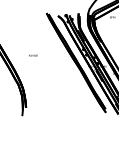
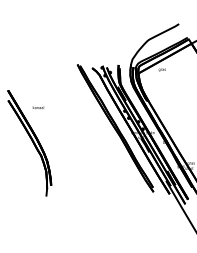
text: (33, 55) -> (38, 107), moved

